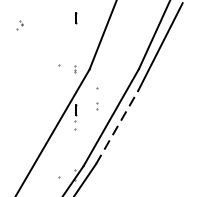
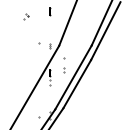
part: (20, 24) -> (26, 16), moved
line: (117, 128) -> (77, 84), dashed -> solid

